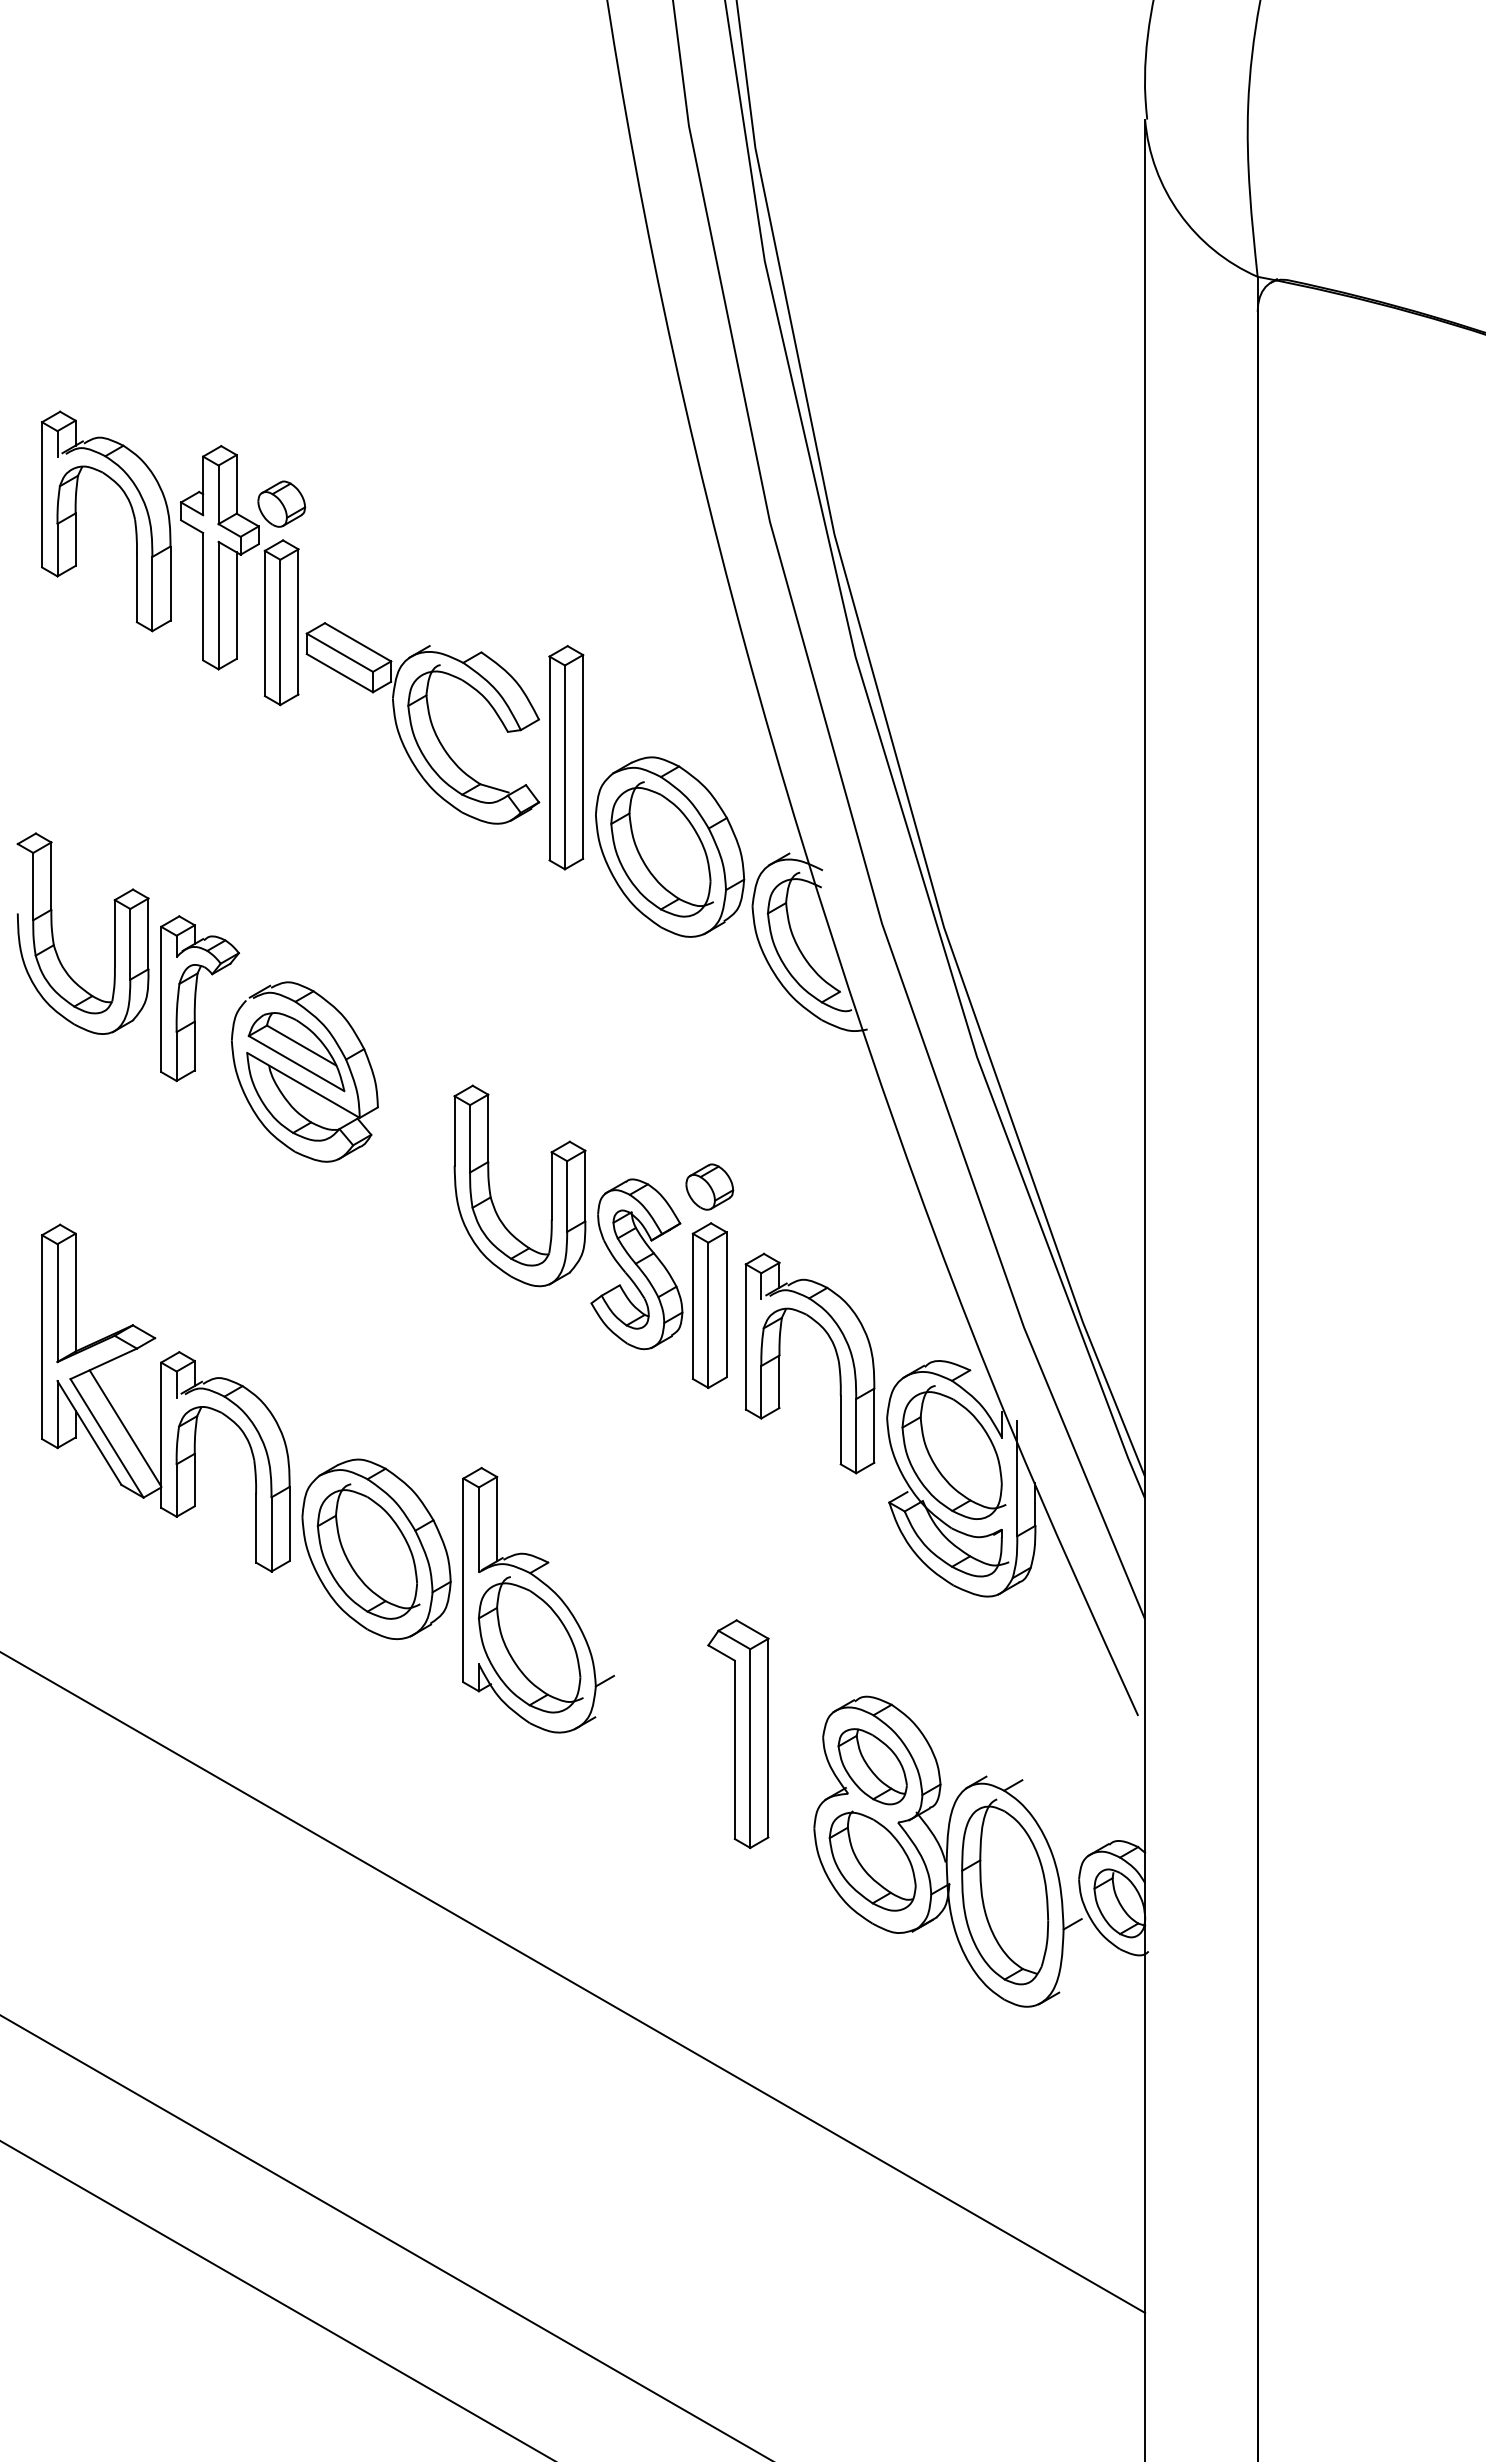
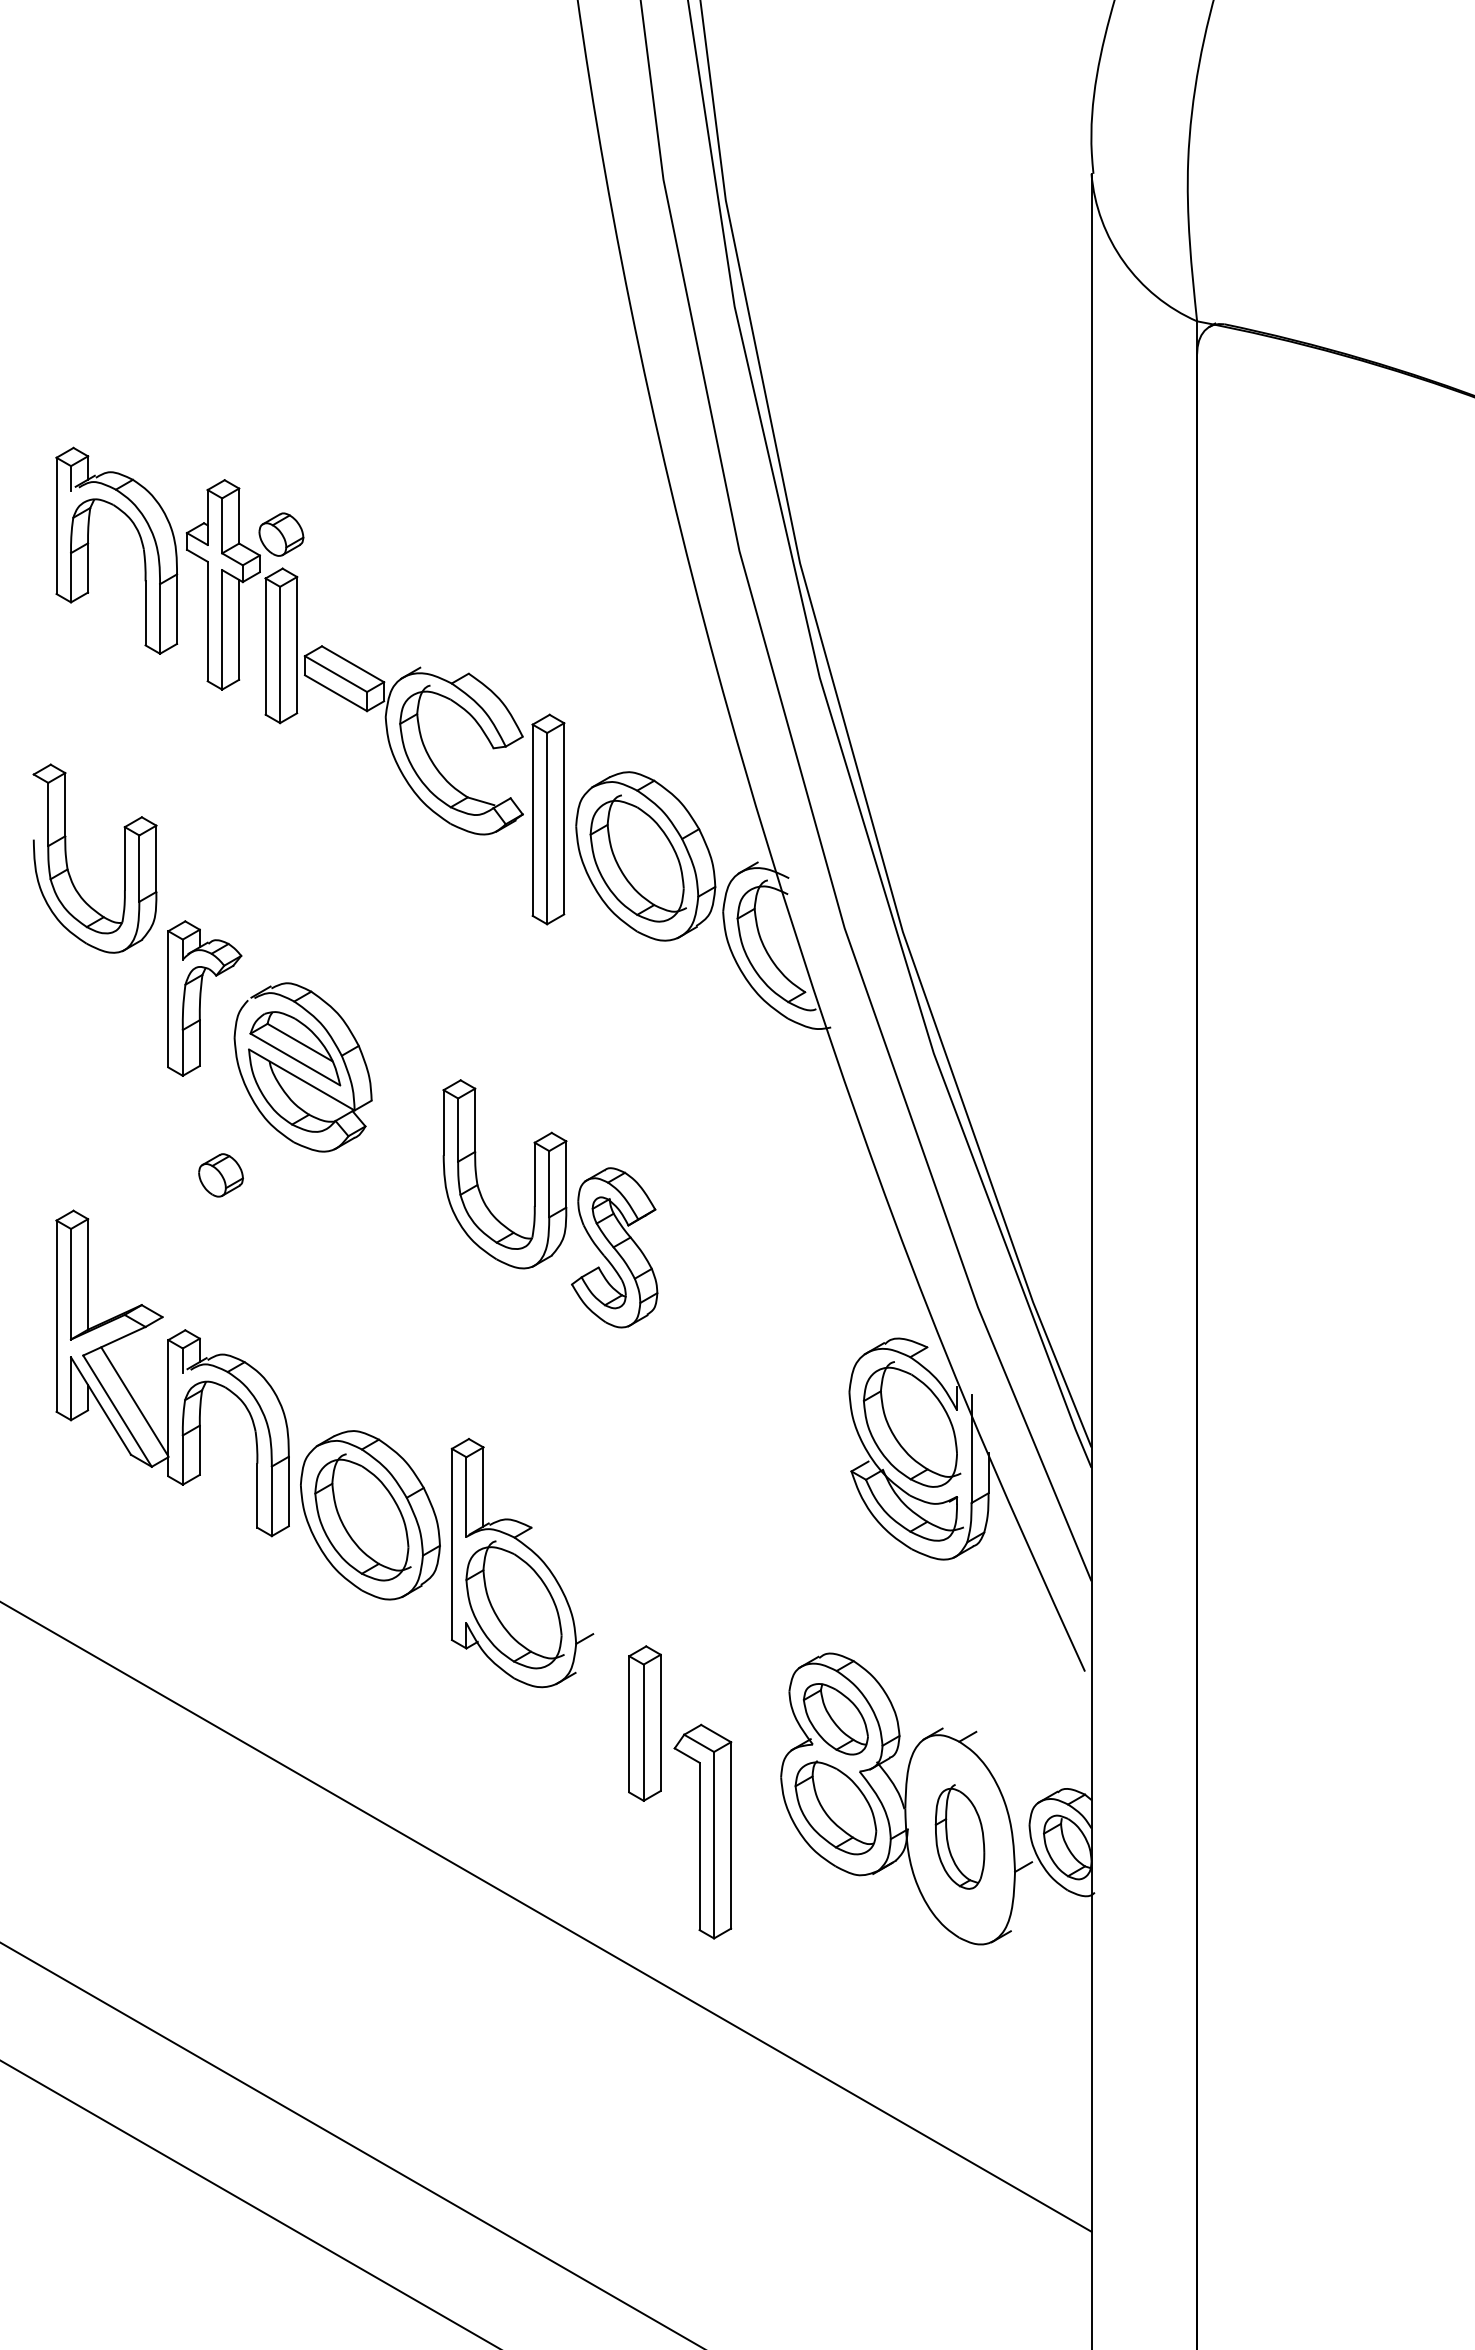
part: (566, 757) -> (548, 819), moved
part: (53, 933) -> (67, 858), moved
part: (709, 1187) -> (220, 1175), moved
part: (709, 1305) -> (644, 1723), moved
part: (836, 1355) -> (801, 1333), removed
part: (737, 1733) -> (702, 1831), moved
part: (1004, 1891) -> (959, 1836), size x0.6

